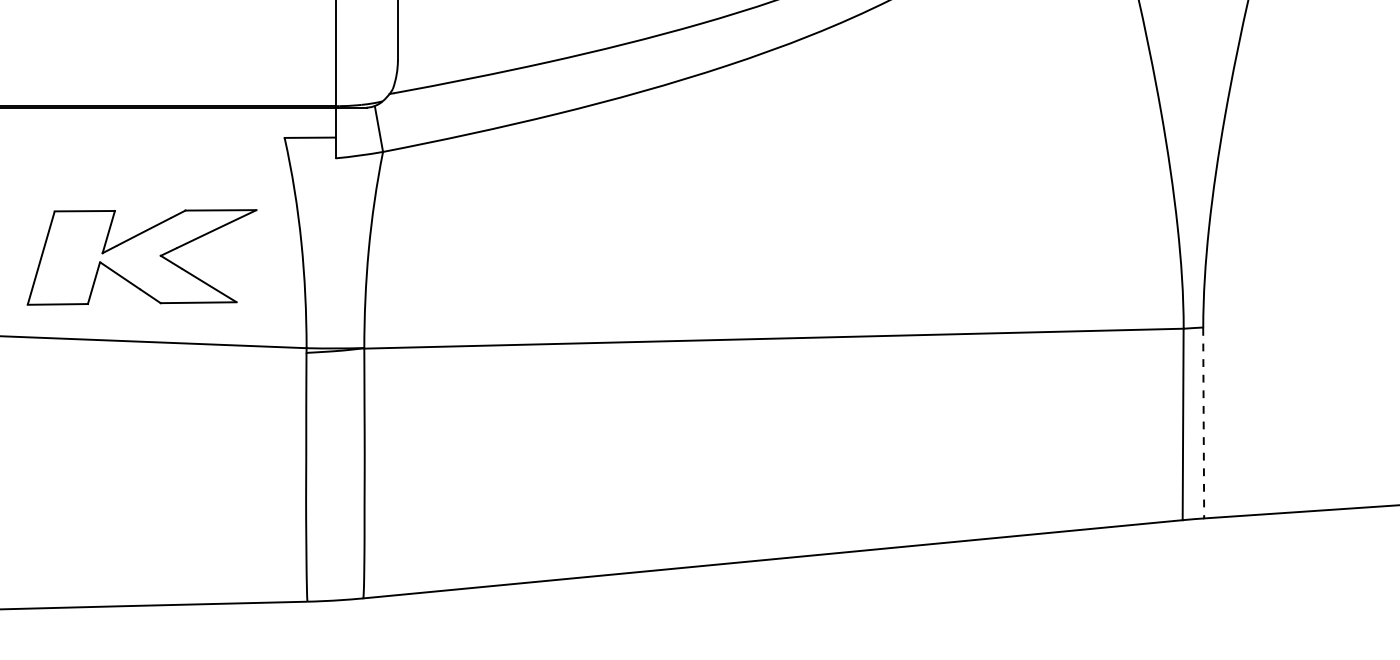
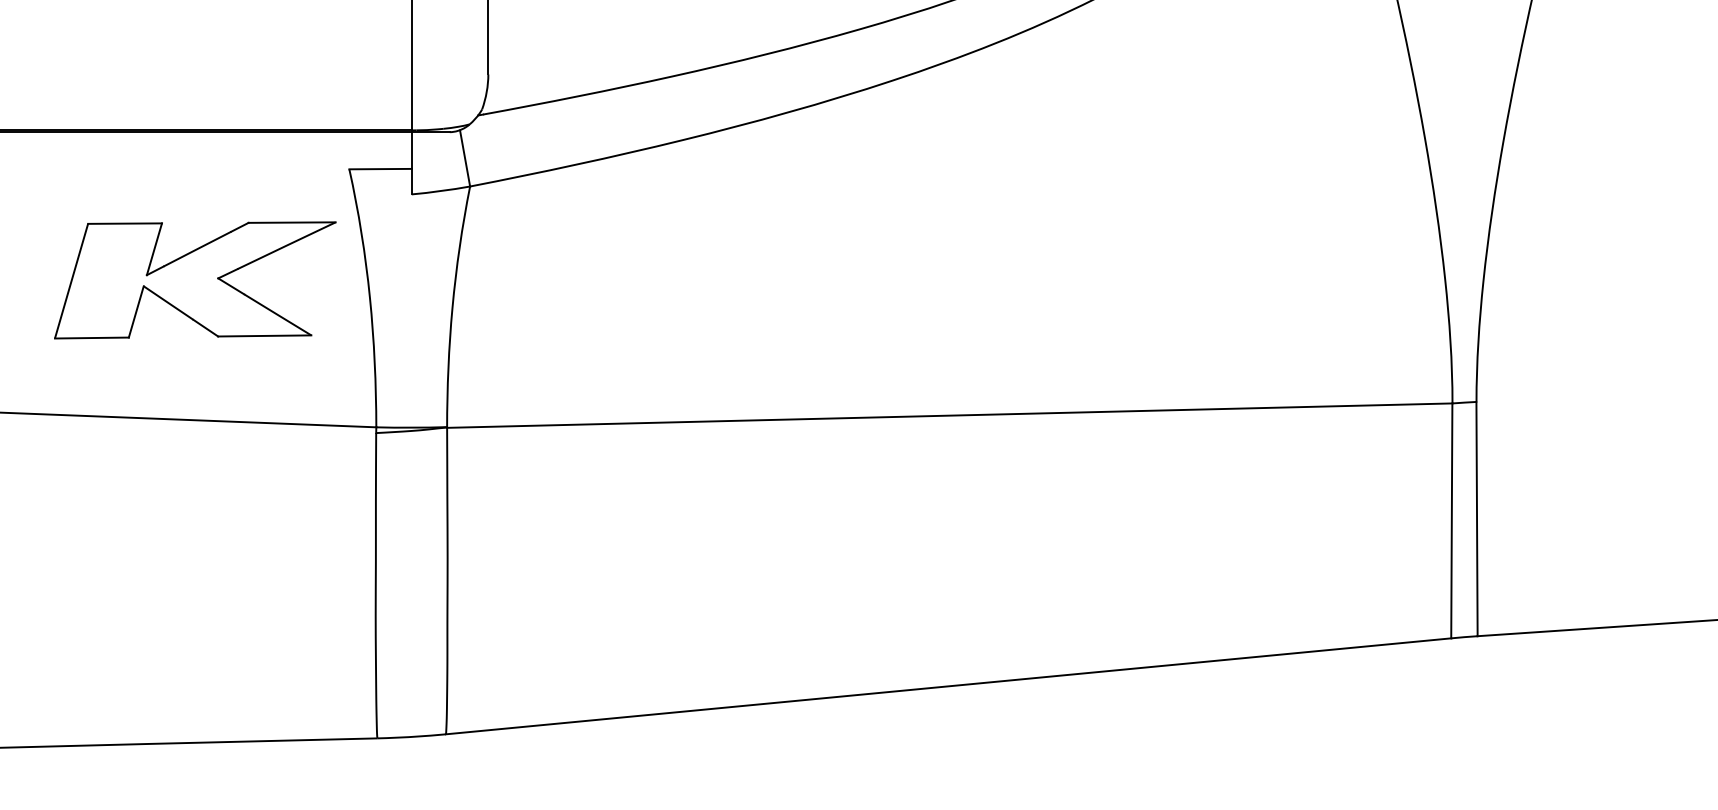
part: (141, 257) -> (194, 280), moved
line: (1203, 423) -> (1476, 519), dashed -> solid

